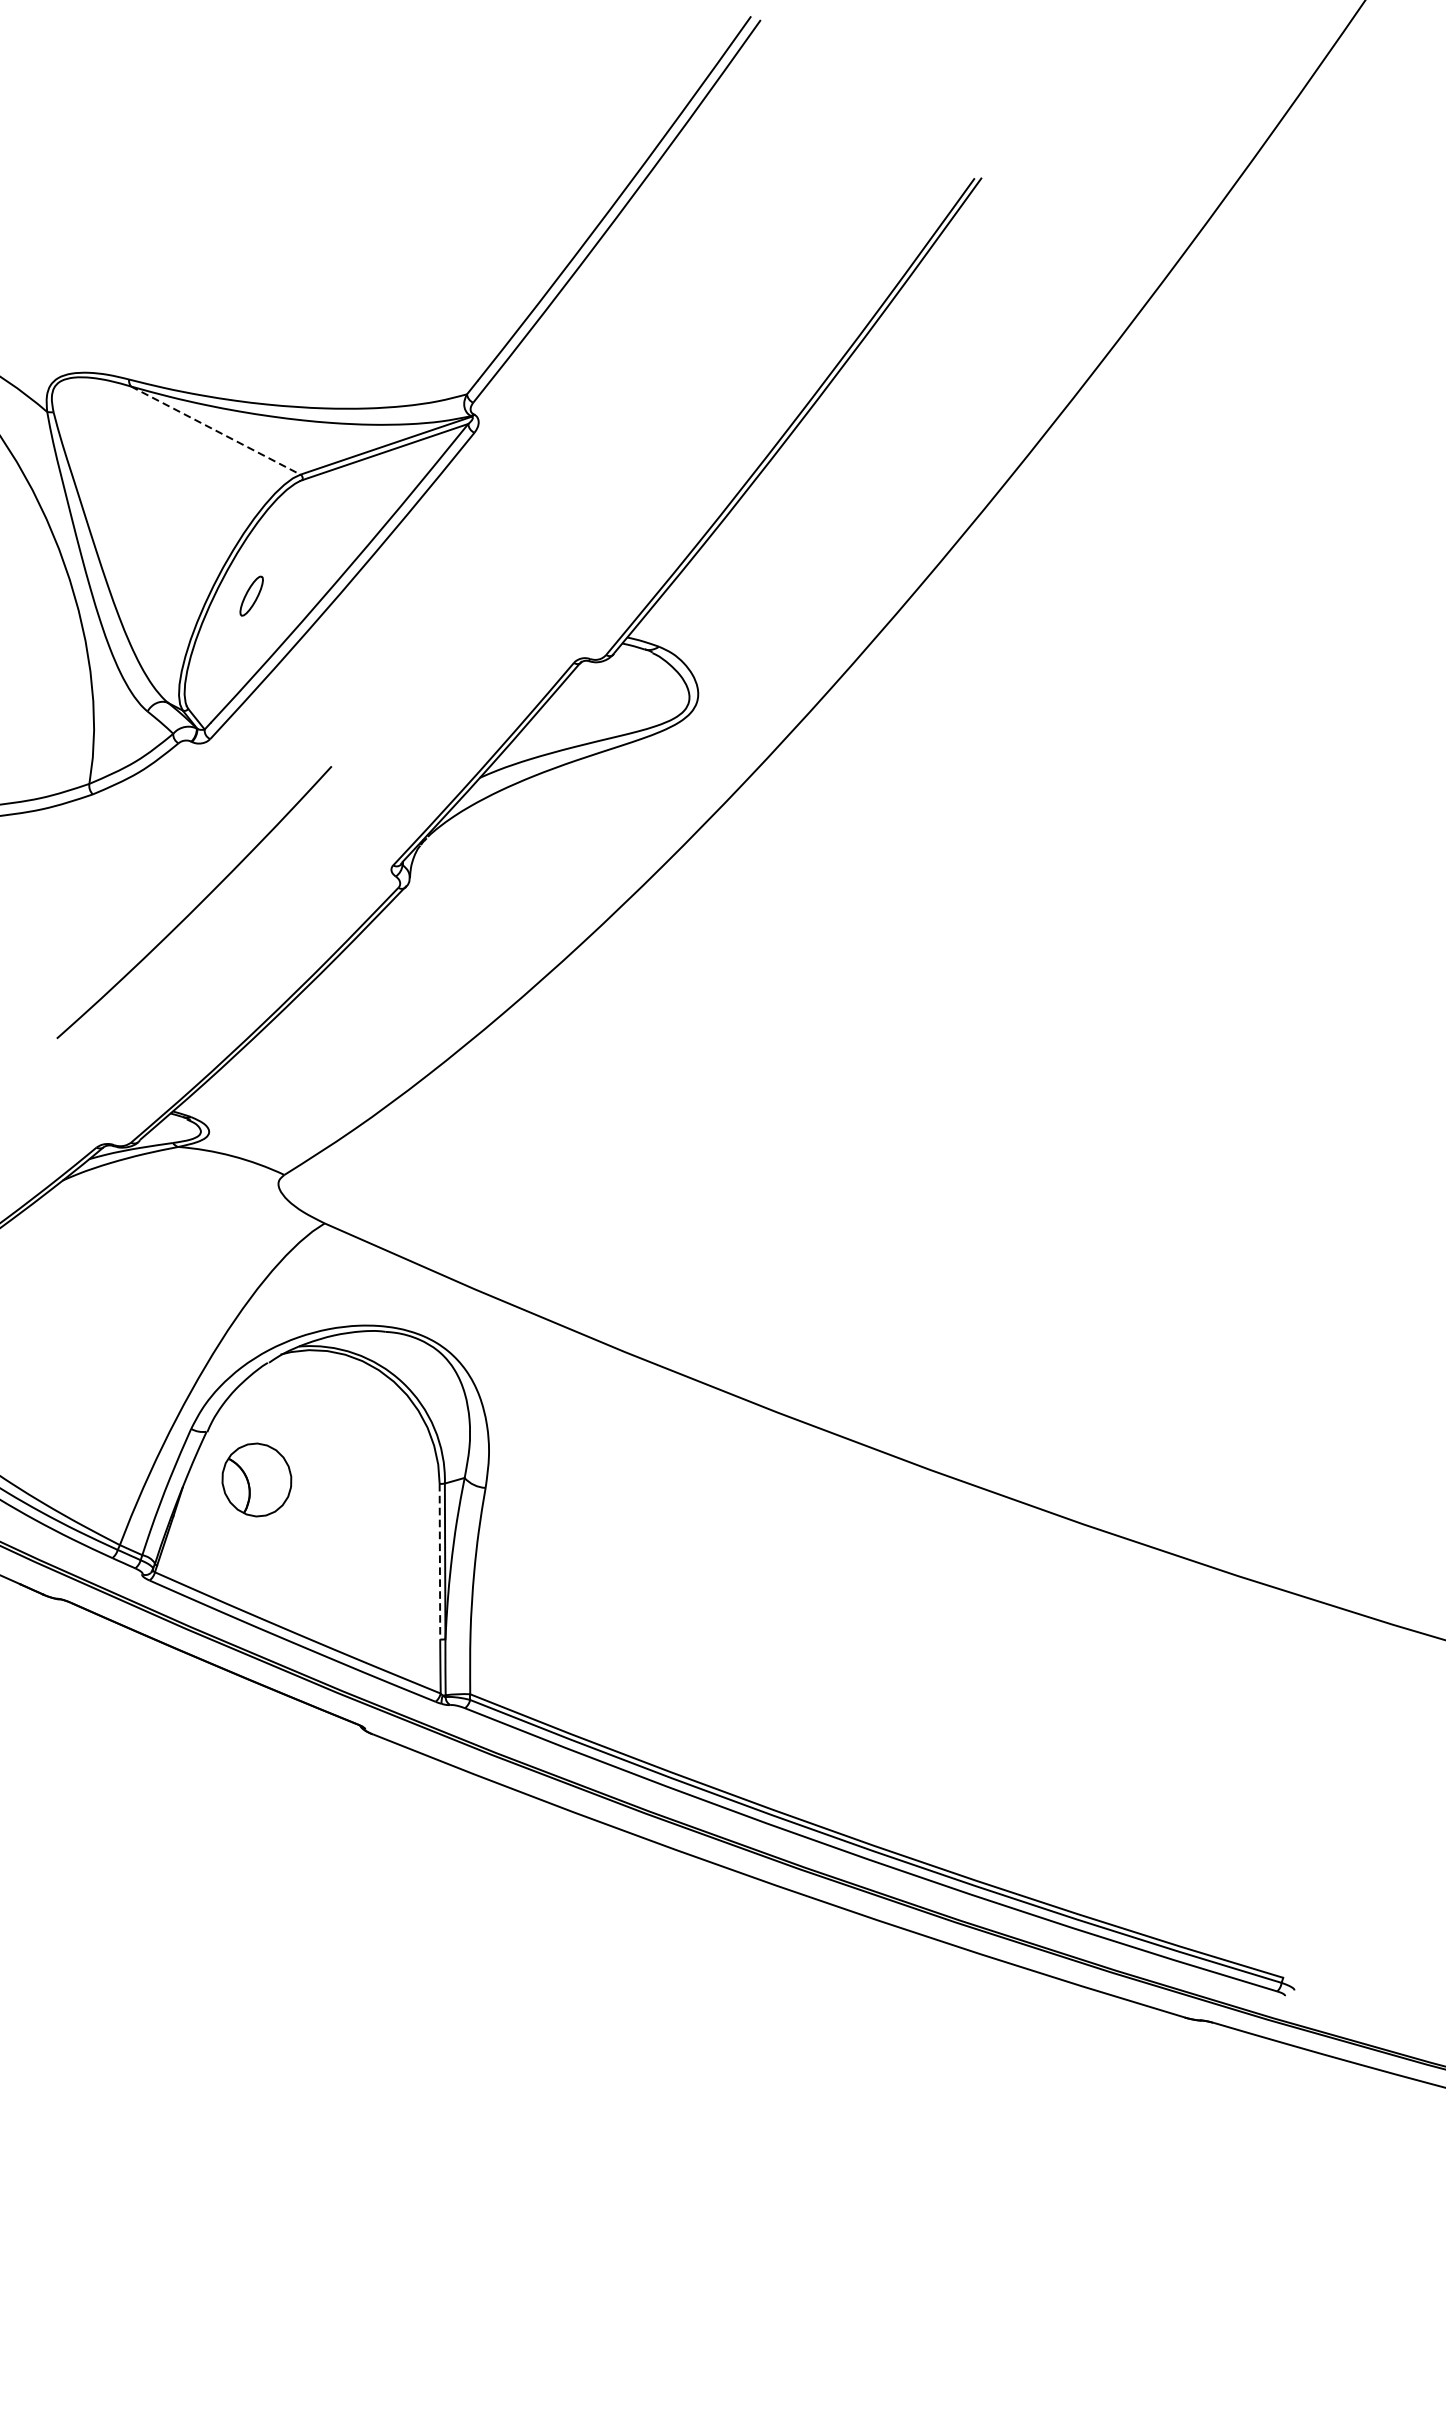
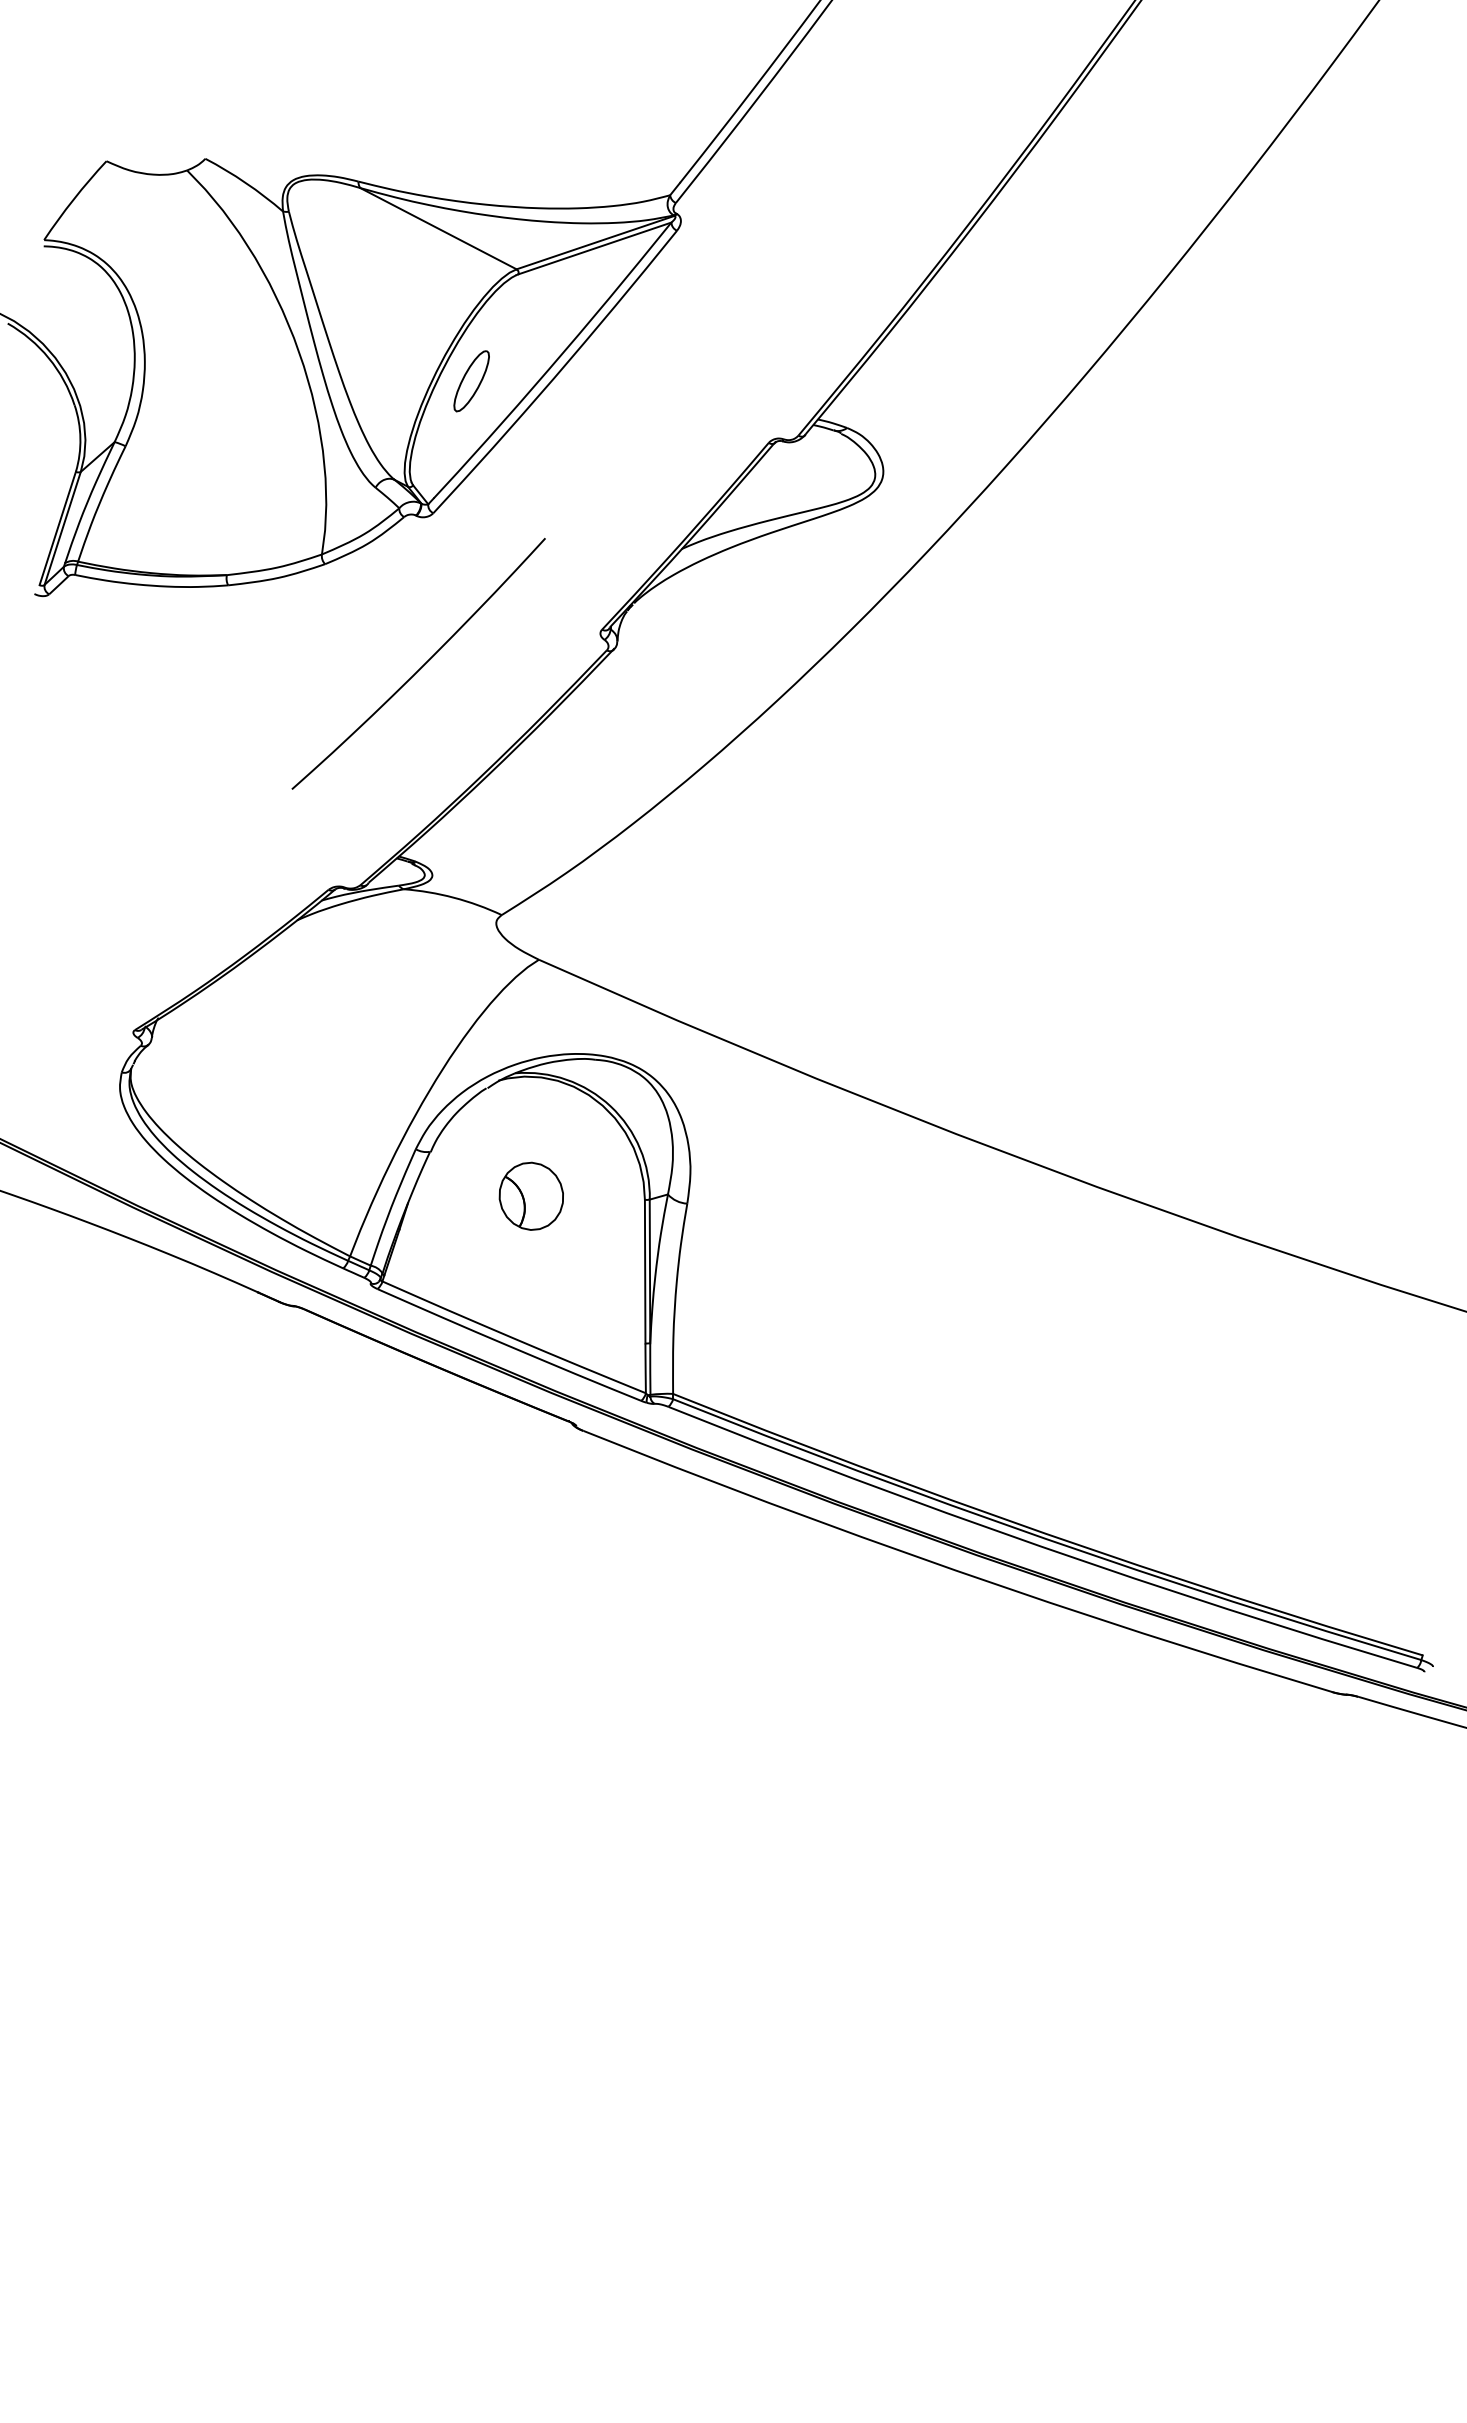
line: (215, 430) -> (438, 228), dashed -> solid
part: (251, 596) -> (471, 381), size x1.67
part: (255, 1479) -> (530, 1195), moved
line: (440, 1561) -> (645, 1271), dashed -> solid

